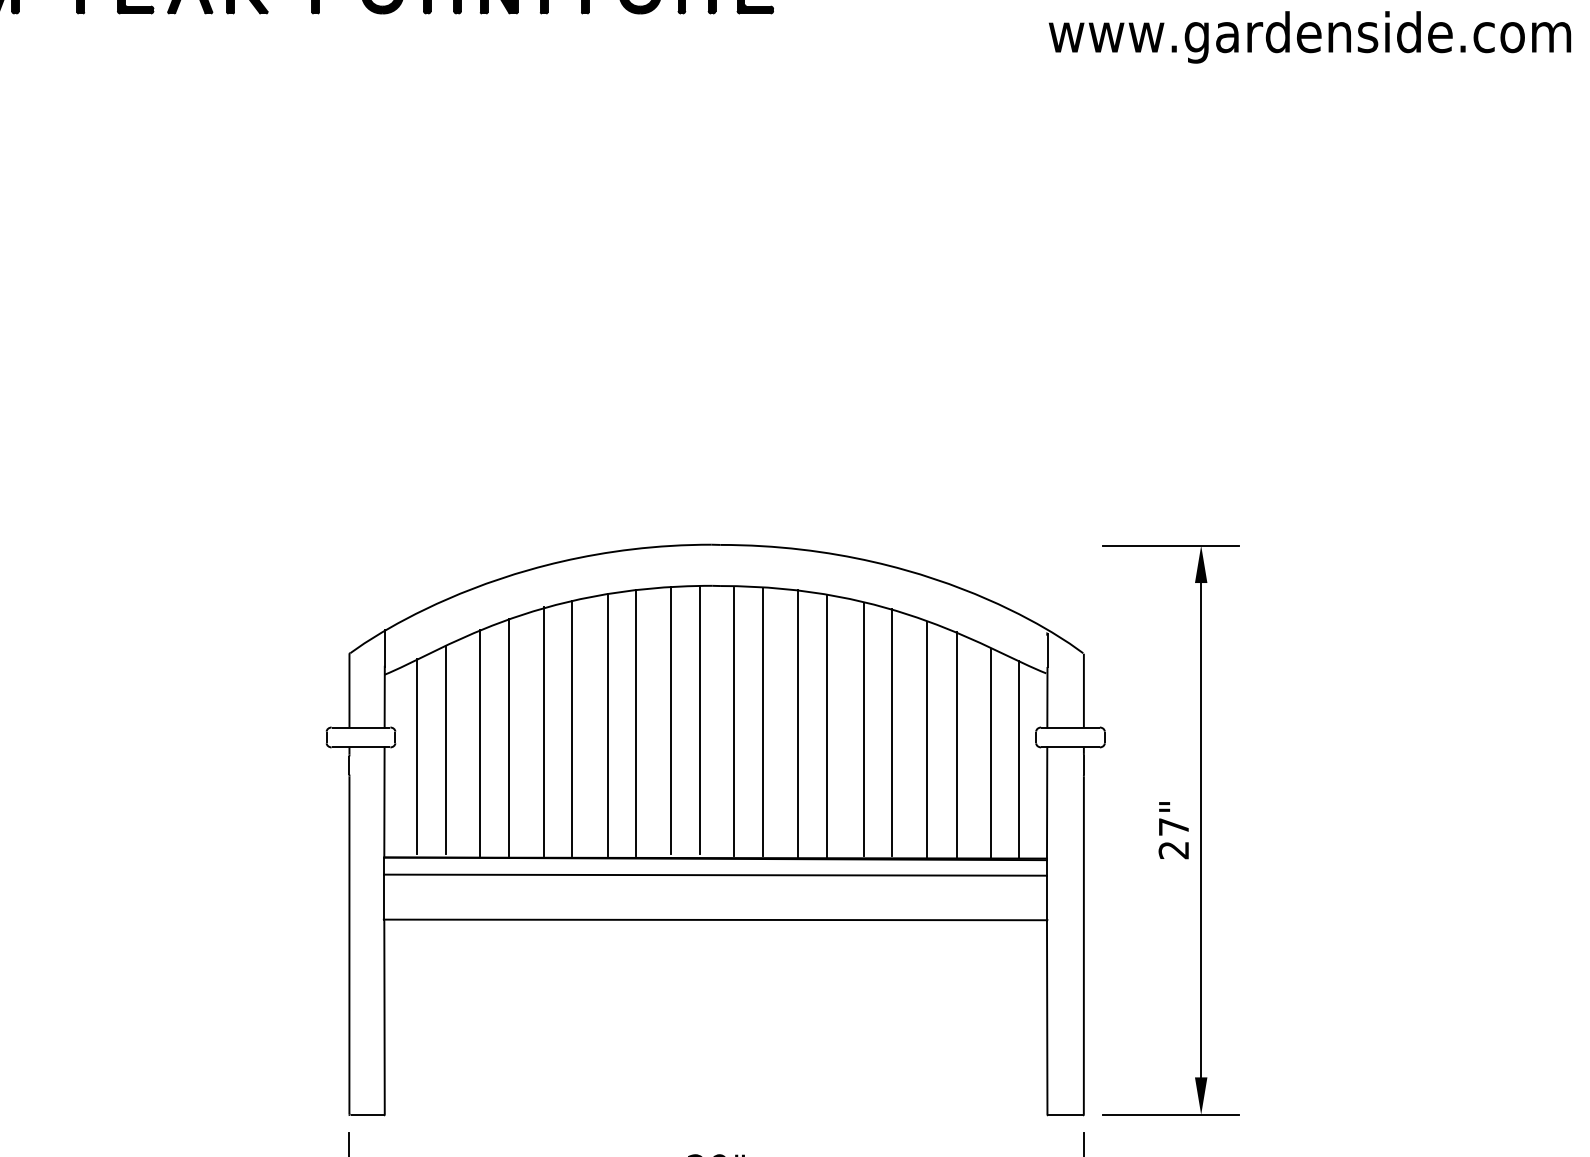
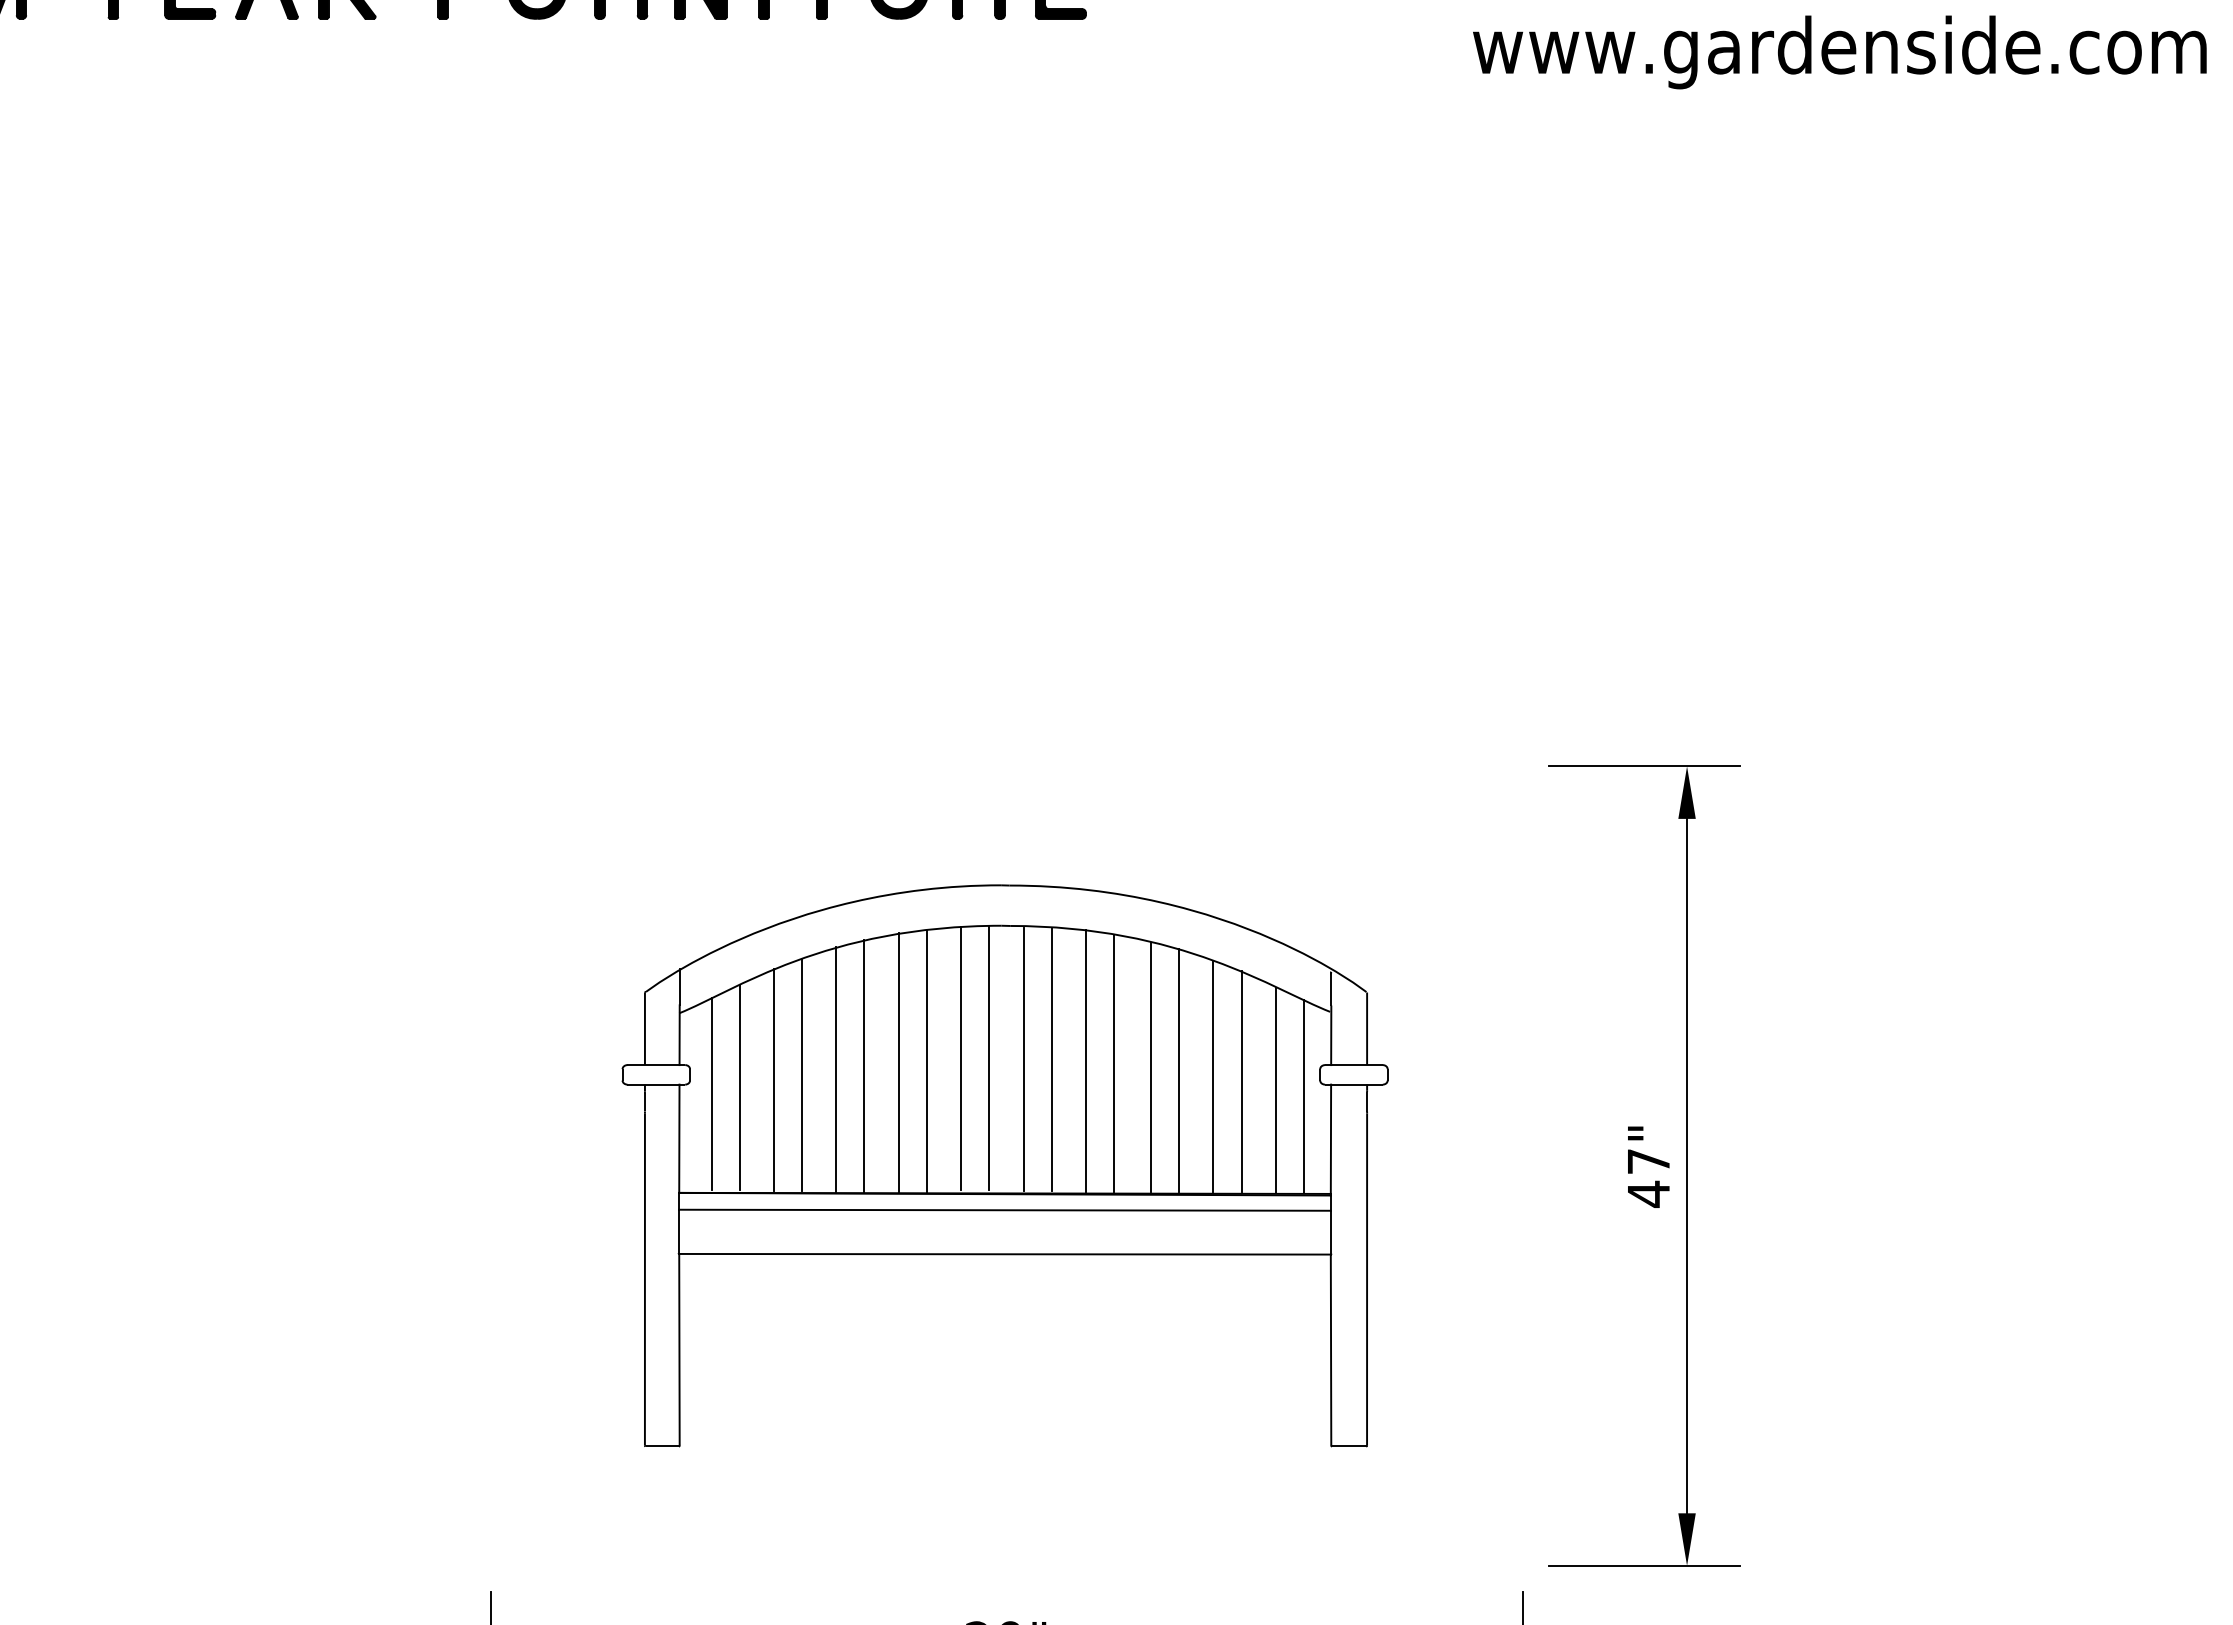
part: (715, 829) -> (1004, 1165), size x0.7
text: (1173, 849) -> (1648, 1193), 27" -> 47"

